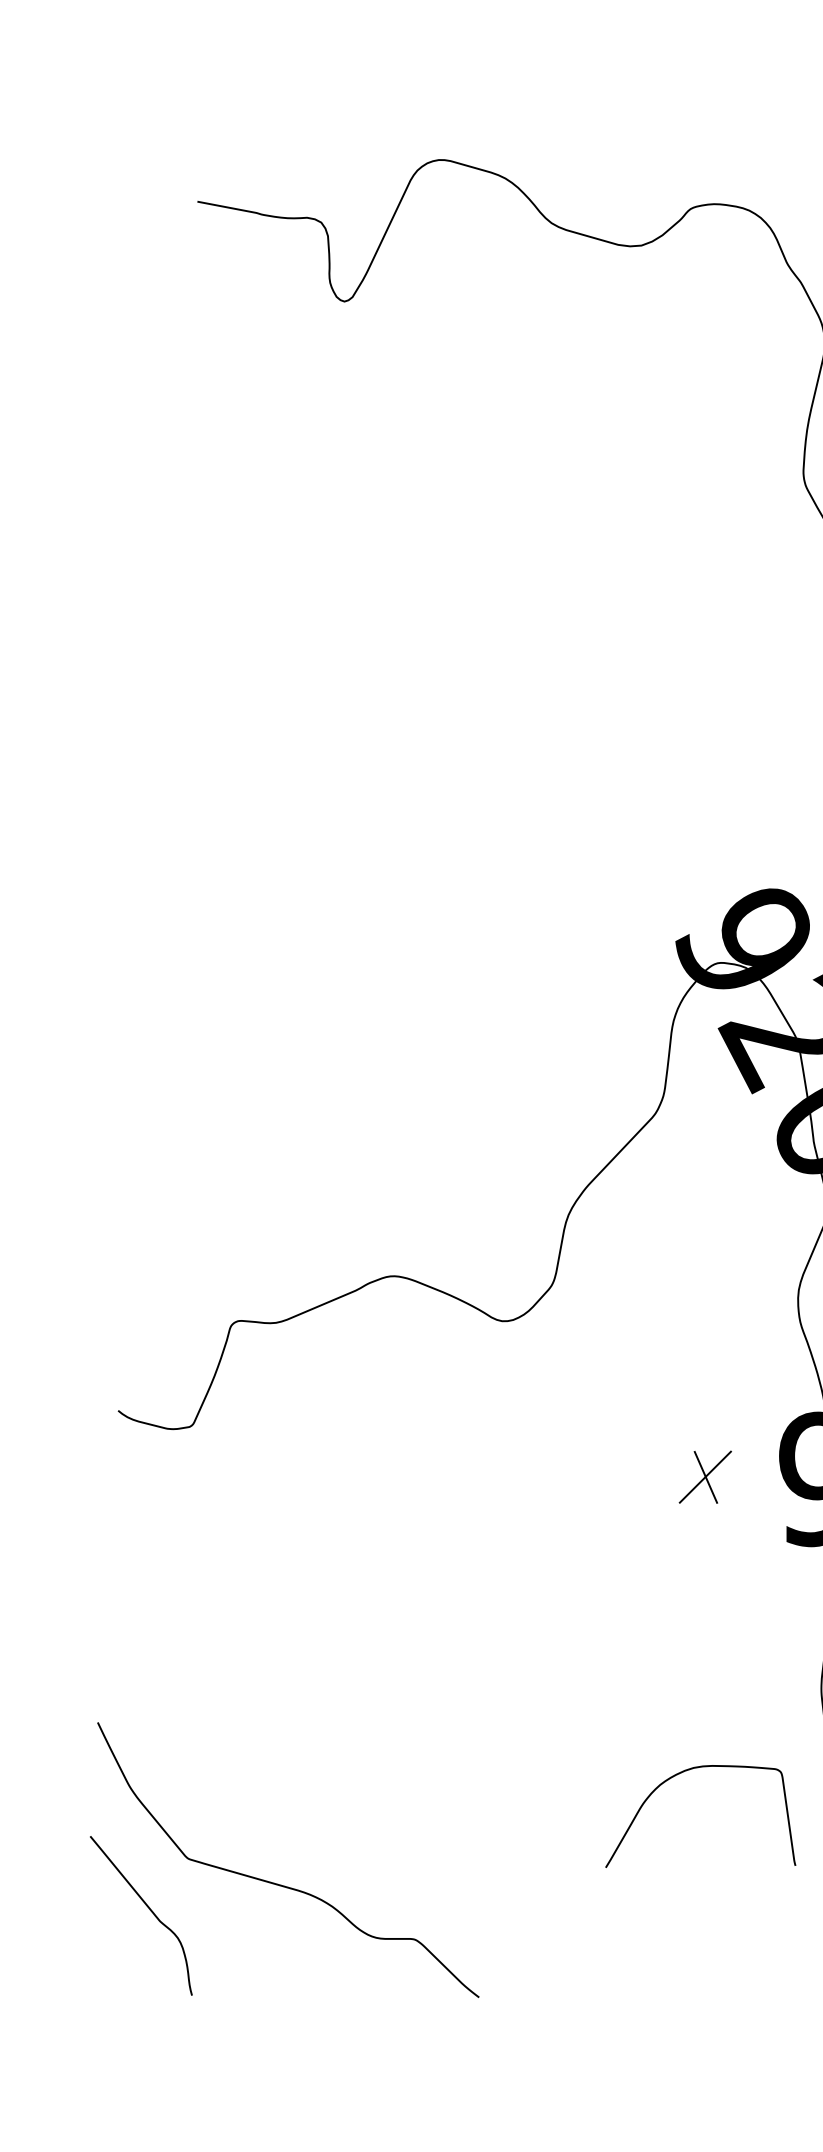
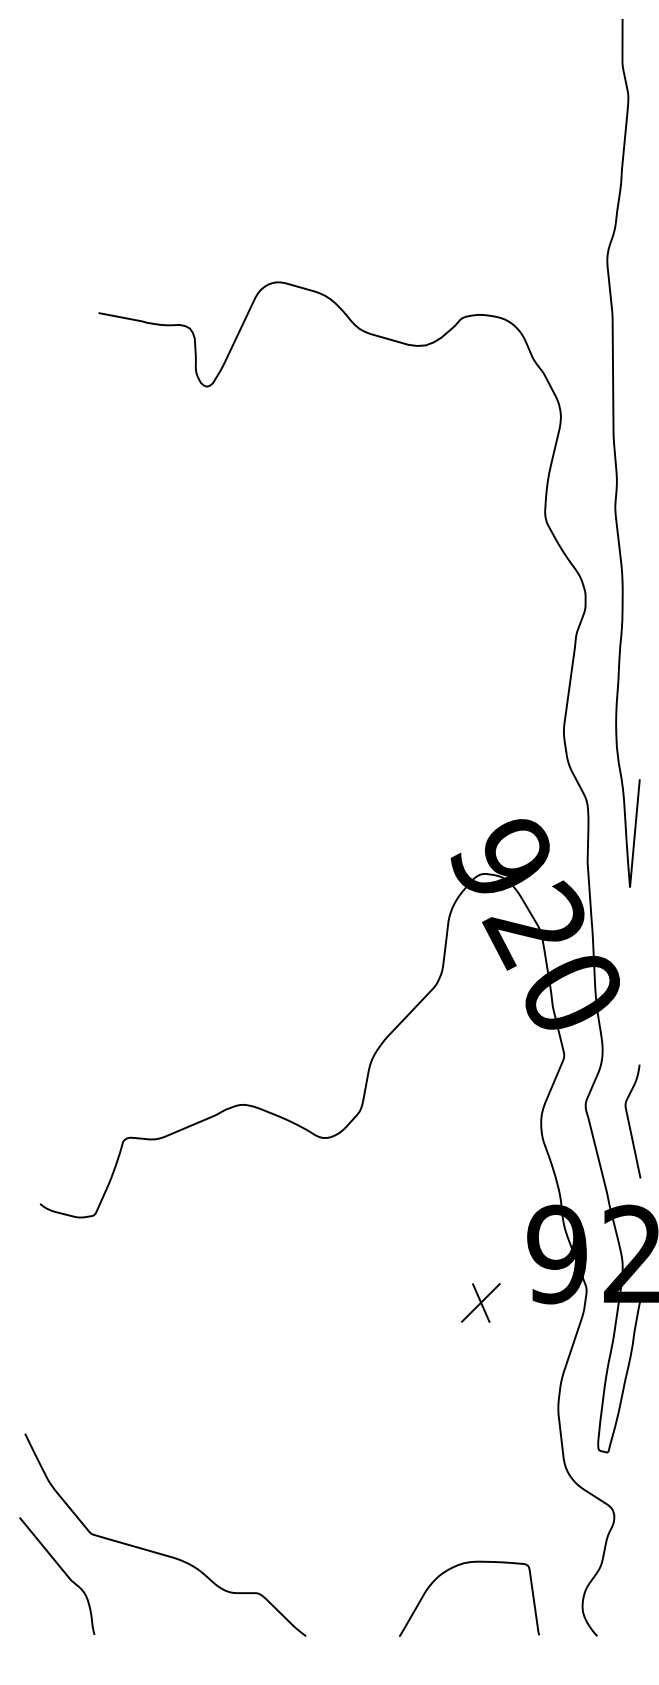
part: (704, 1476) -> (480, 1302), moved
curve: (679, 1775) -> (453, 1568), moved

